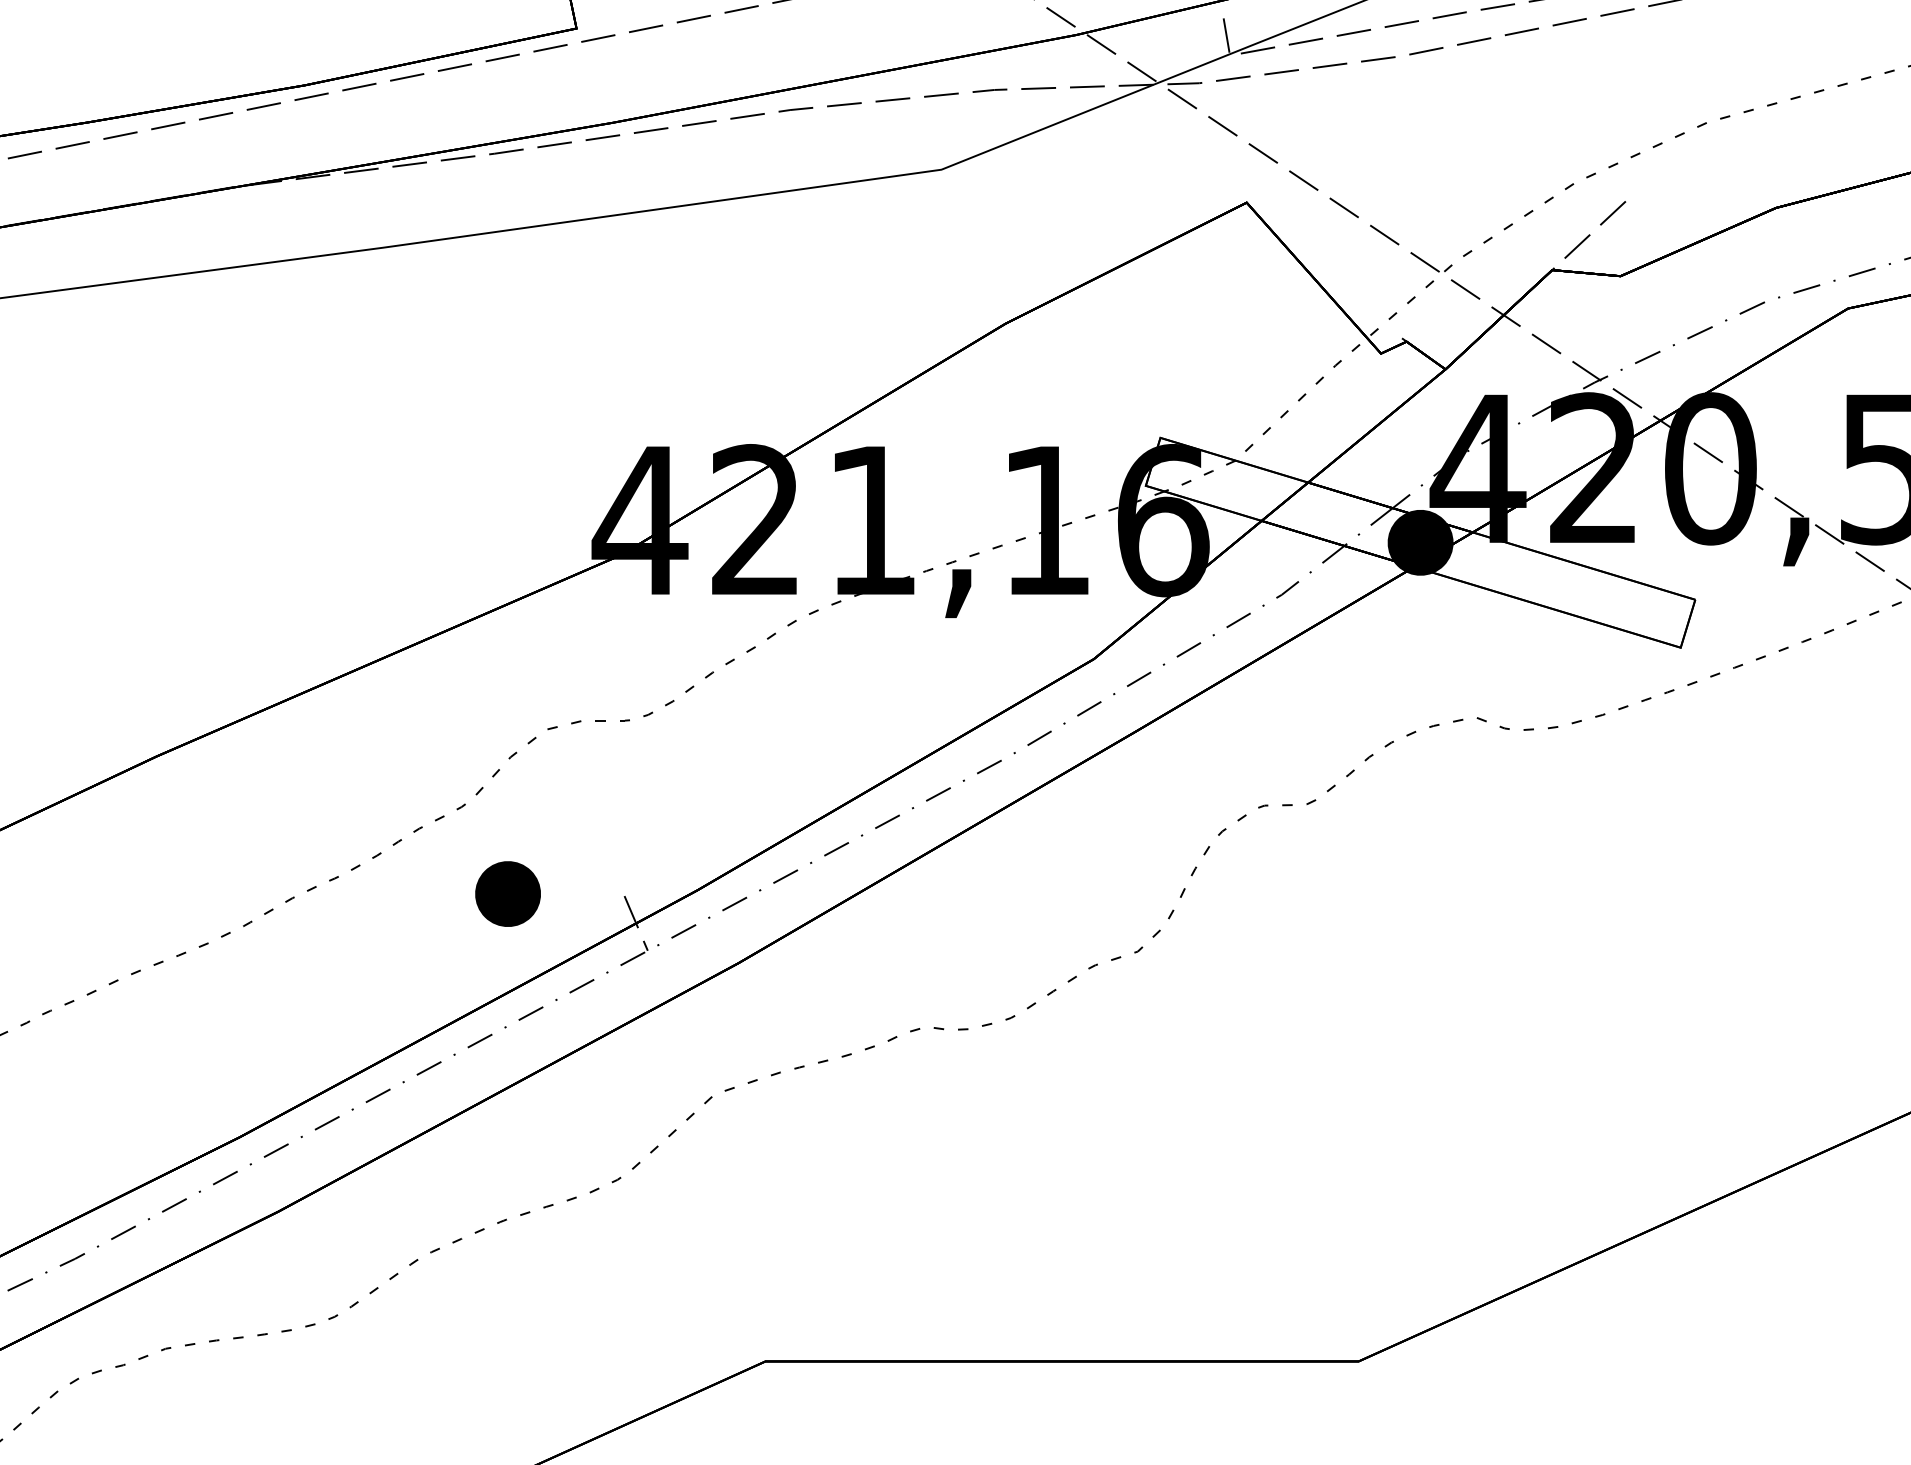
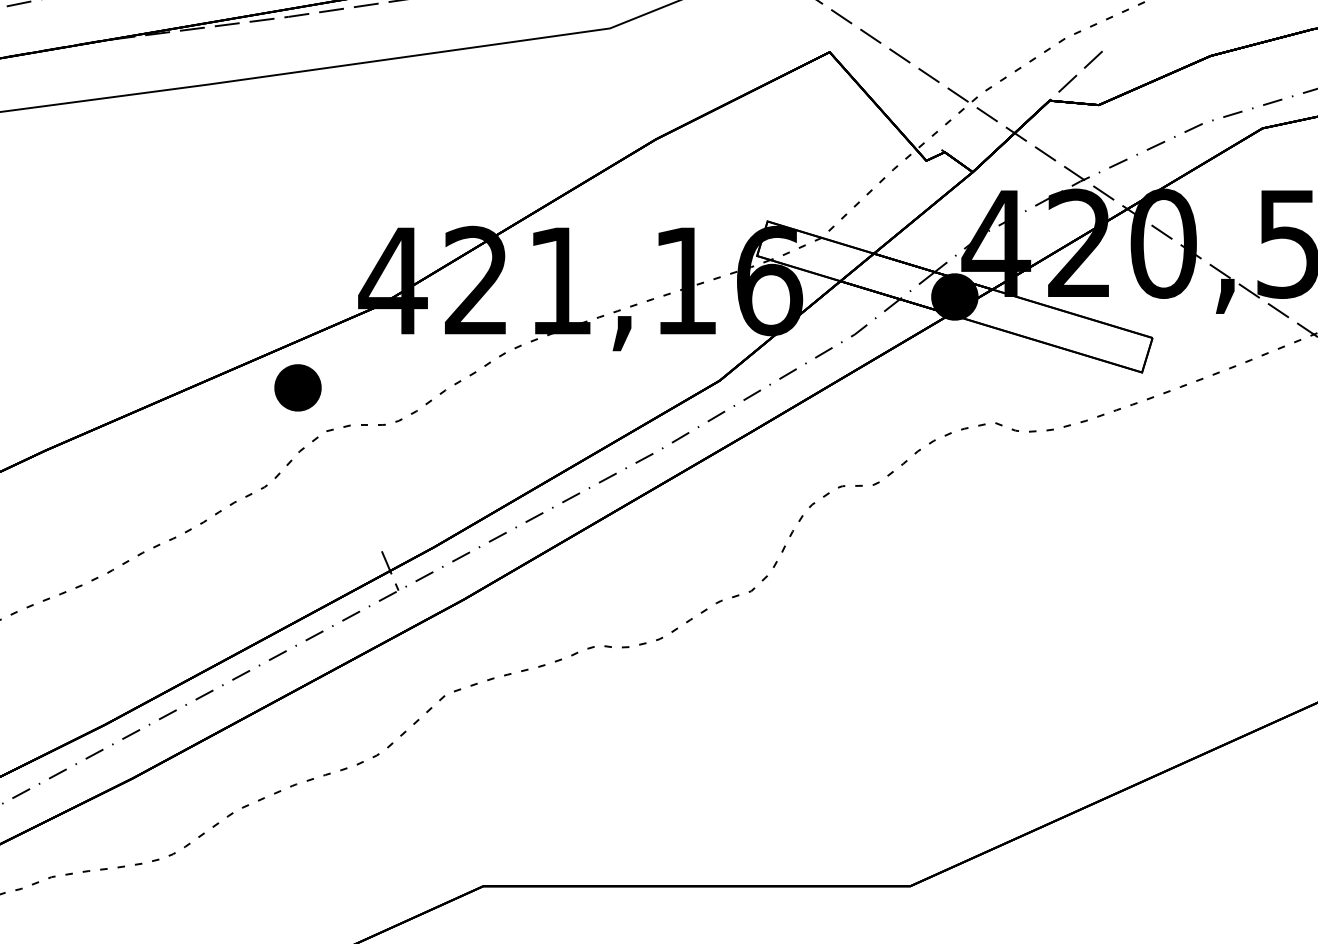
part: (507, 893) -> (297, 387), moved

